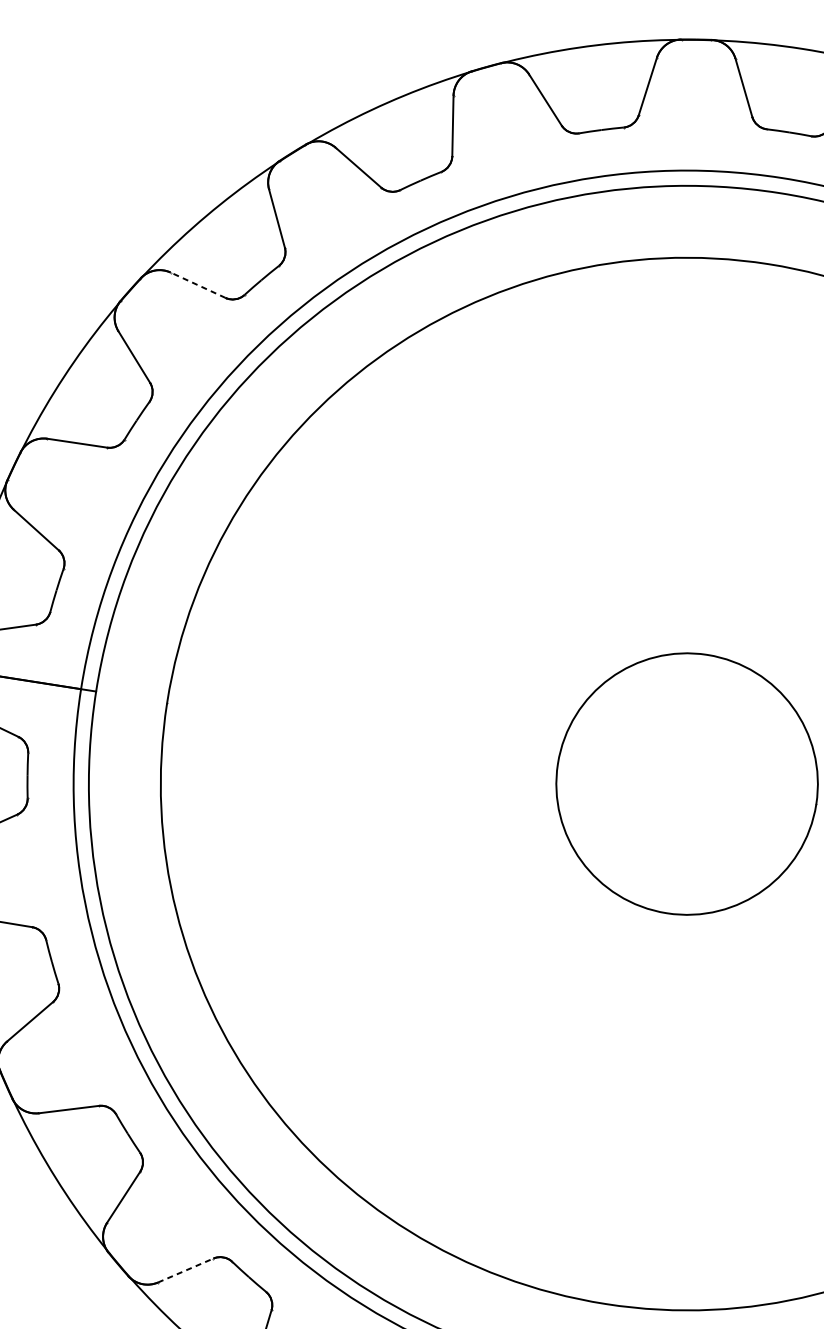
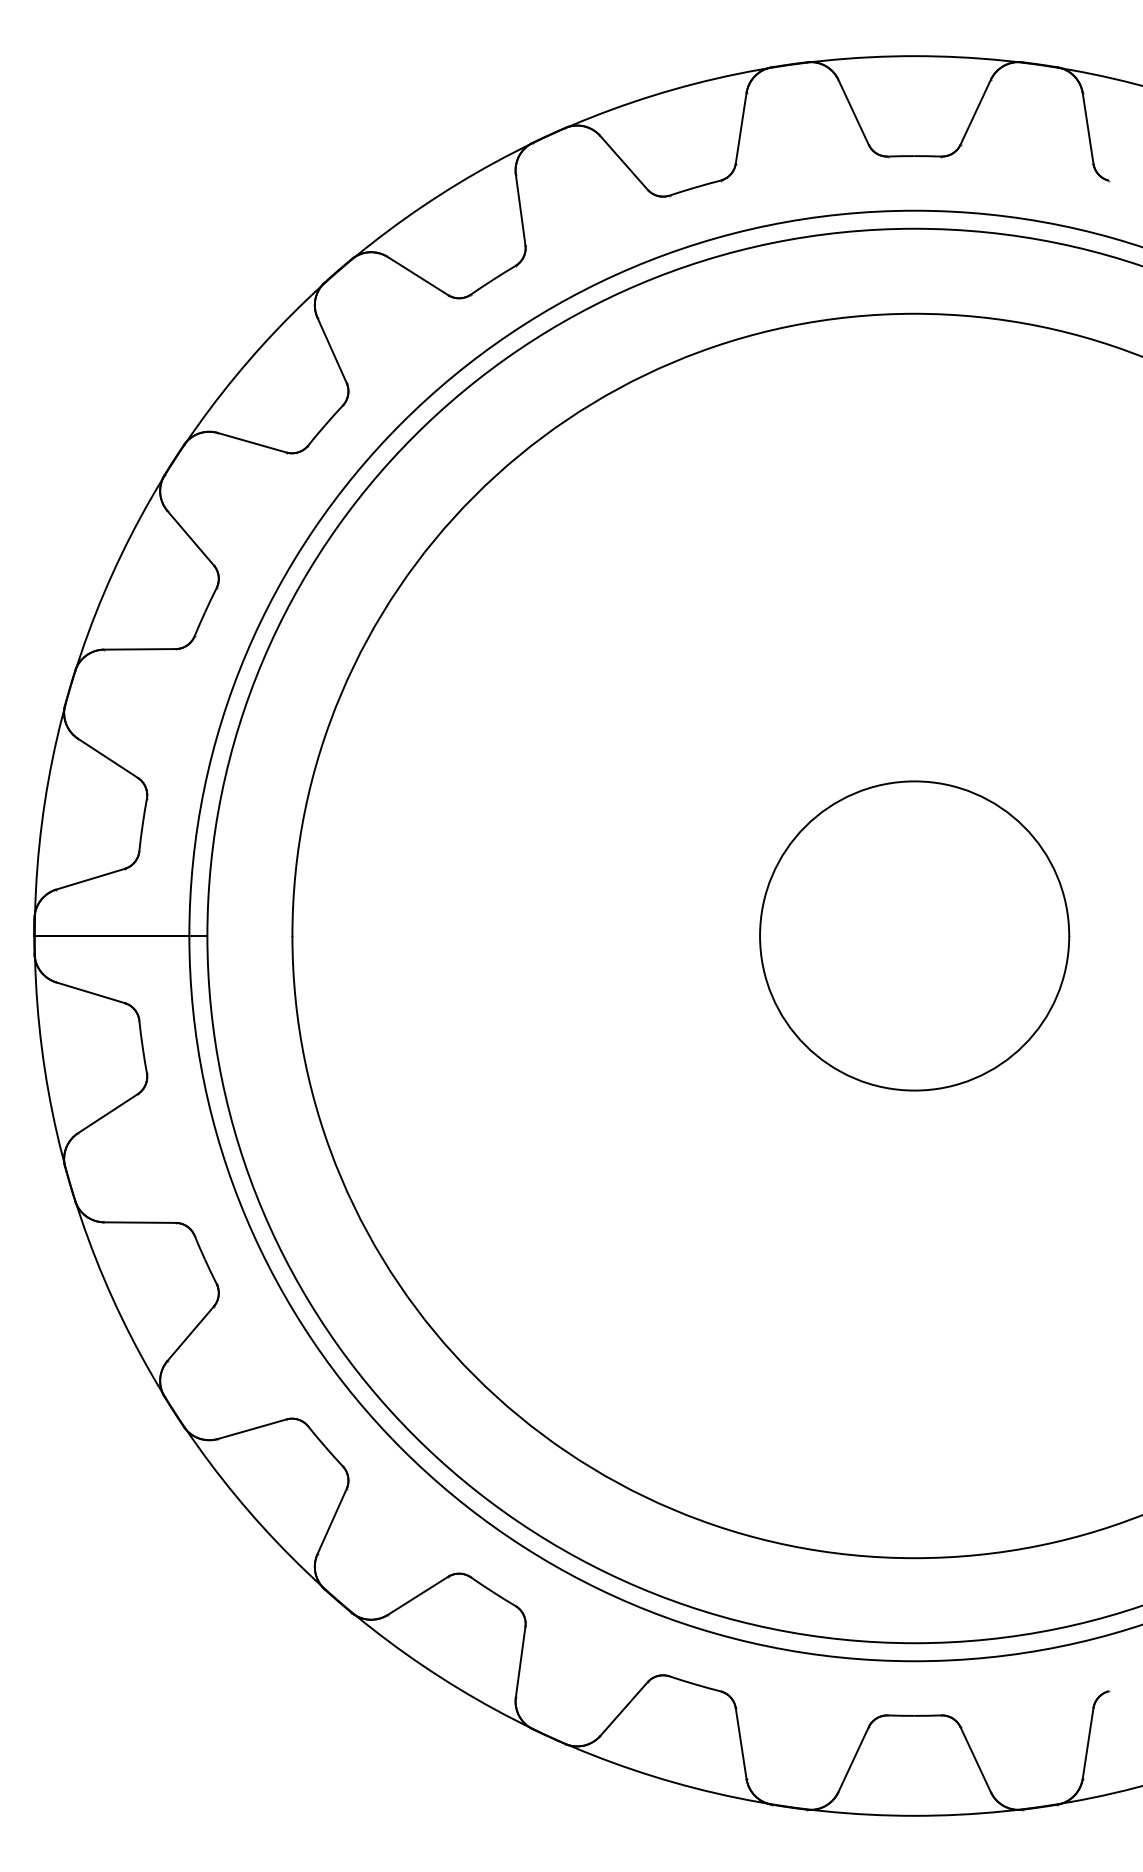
line: (198, 285) -> (252, 442), dashed -> solid
line: (185, 1270) -> (417, 1595), dashed -> solid

